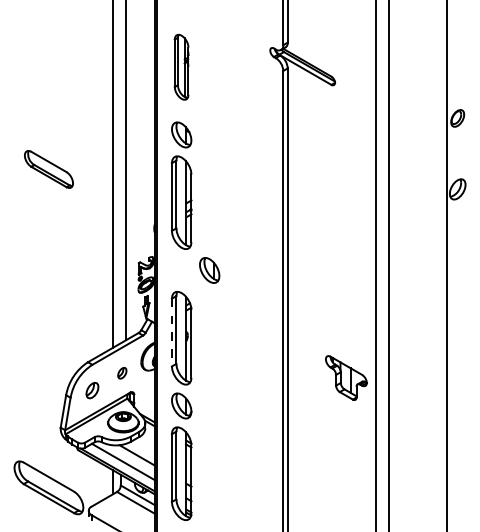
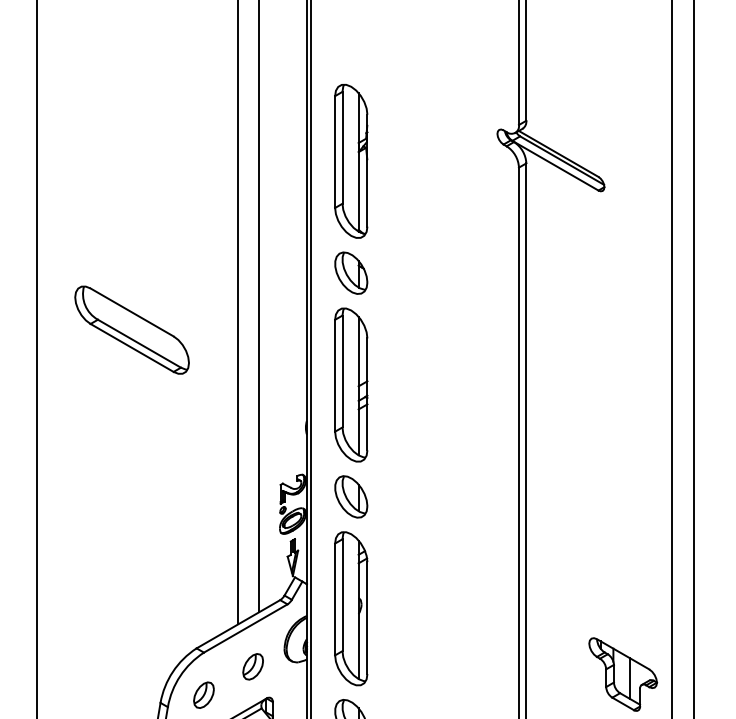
part: (181, 67) -> (350, 161), size x1.43
part: (48, 169) -> (131, 330), size x1.43
part: (209, 270) -> (350, 496), moved
line: (171, 332) -> (334, 599), dashed -> solid
part: (122, 372) -> (253, 665), size x1.43

